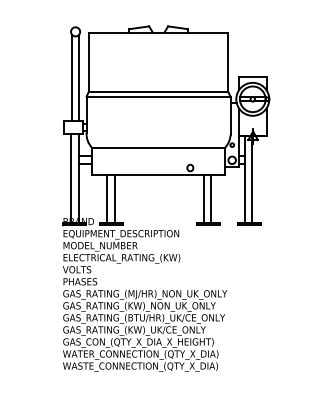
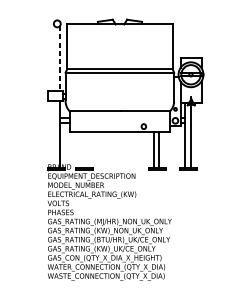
line: (71, 77) -> (54, 58), removed
line: (79, 78) -> (60, 59), solid -> dashed
line: (71, 178) -> (54, 134), removed
line: (107, 198) -> (81, 149), removed
line: (114, 198) -> (86, 149), removed

